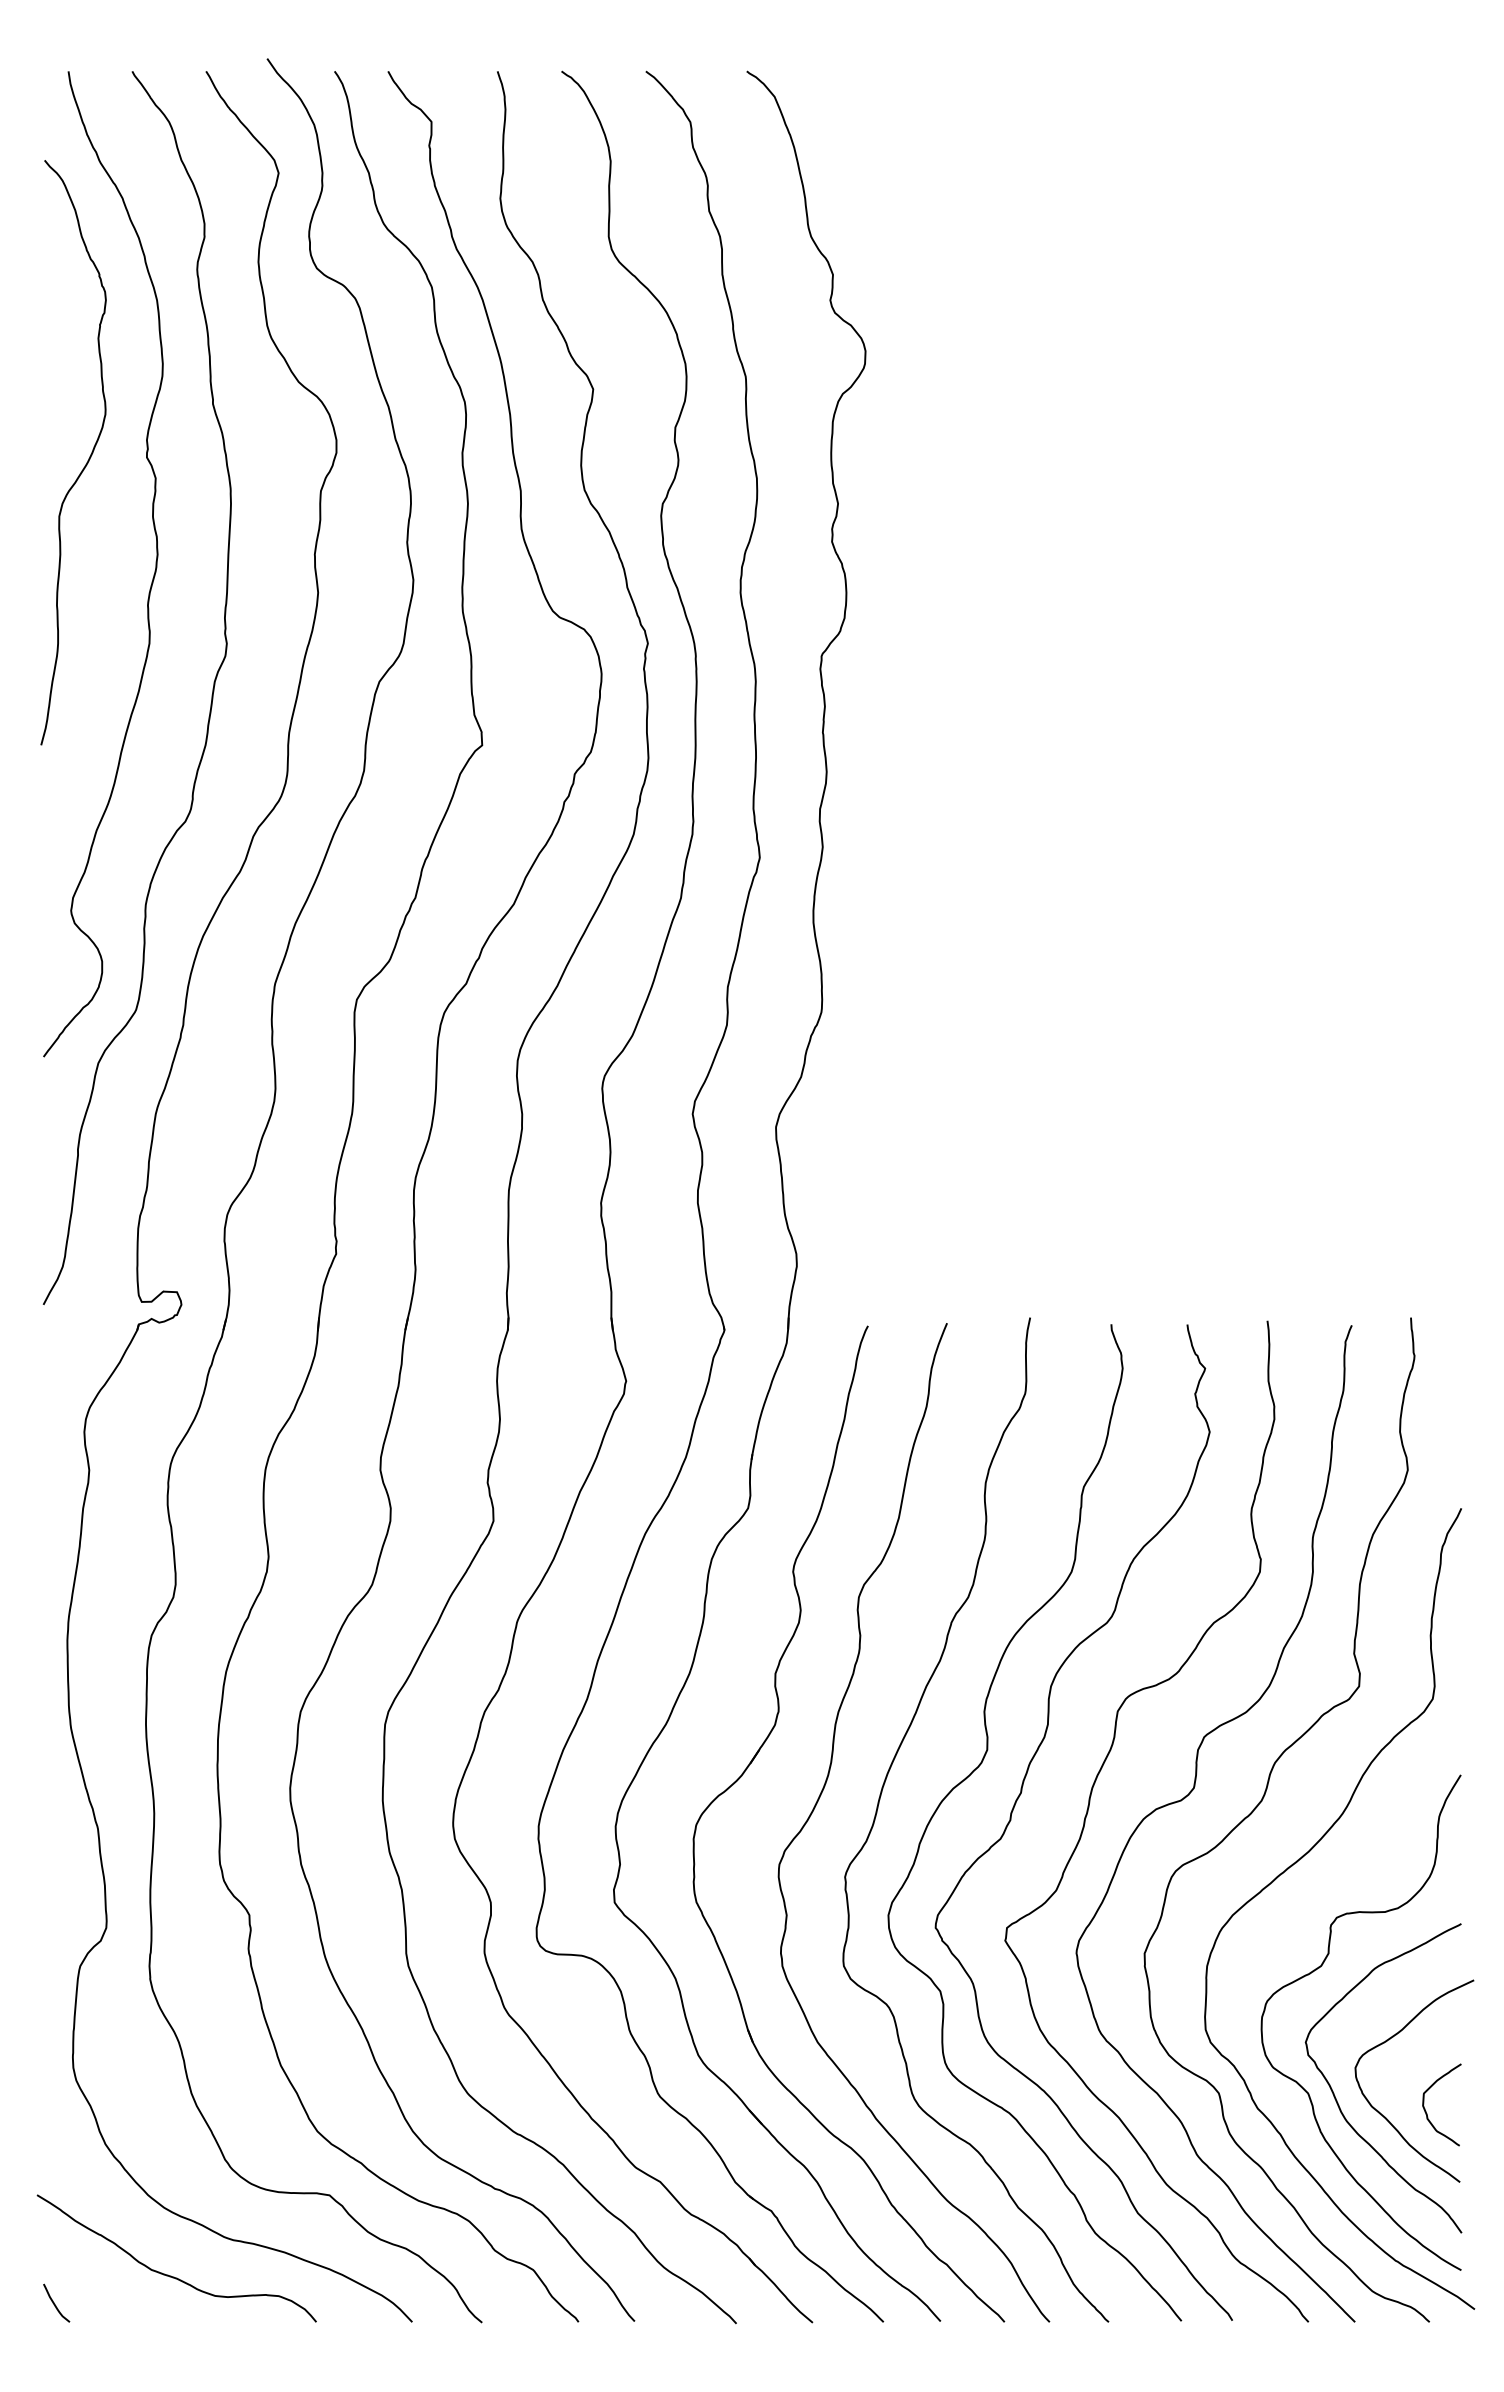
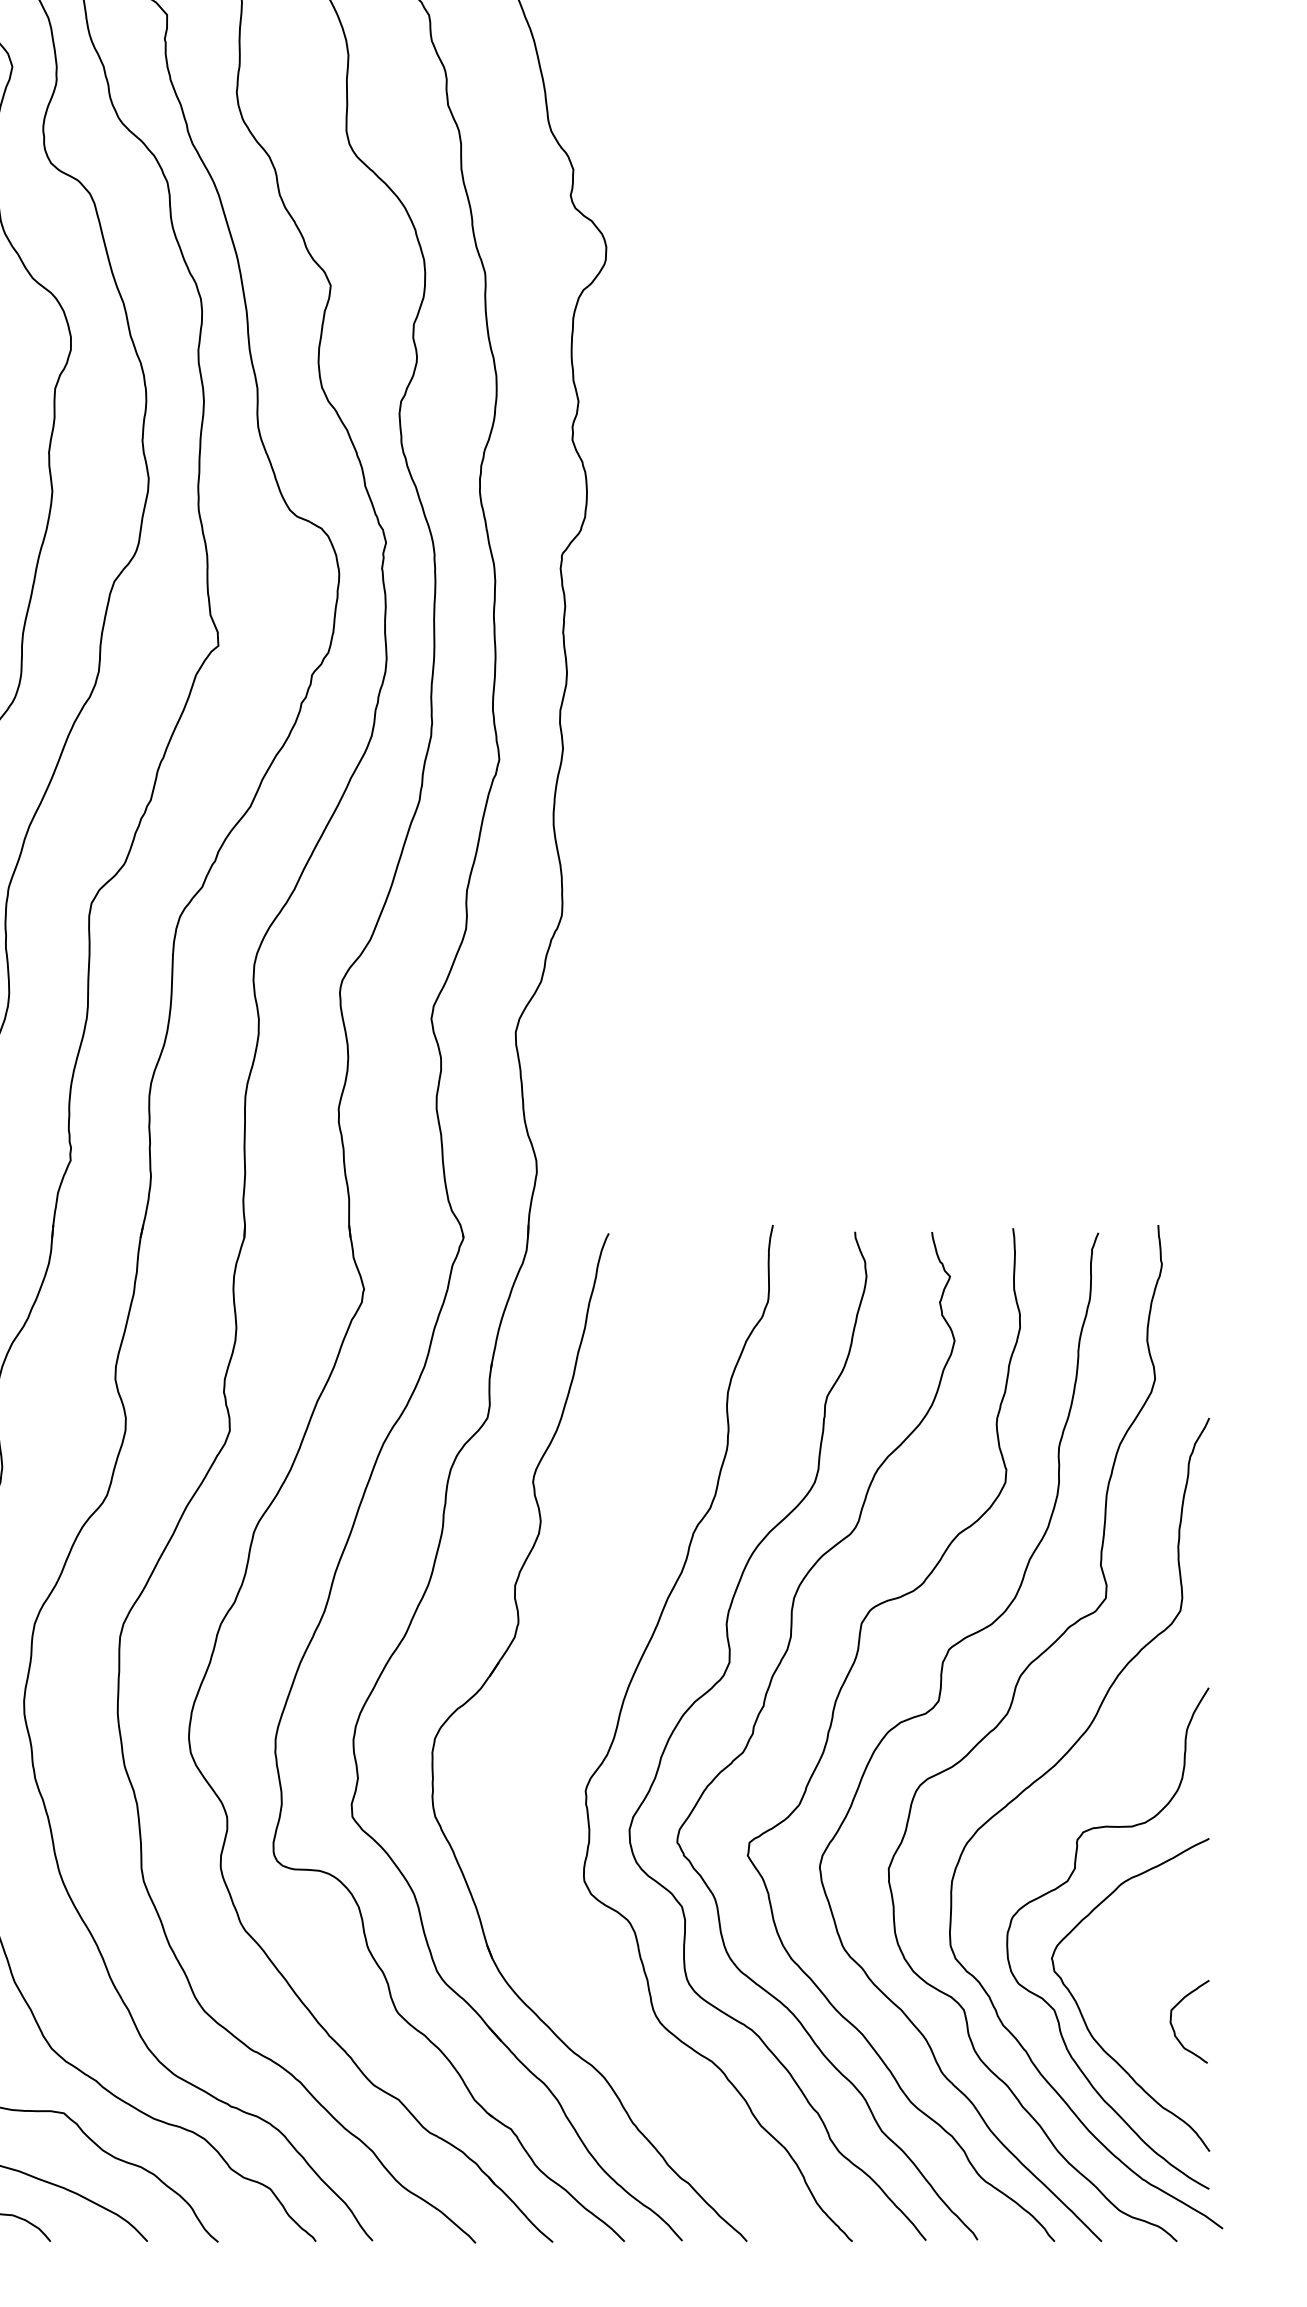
curve: (825, 1786) -> (565, 1699), removed
curve: (1384, 2115) -> (1131, 2032), removed

